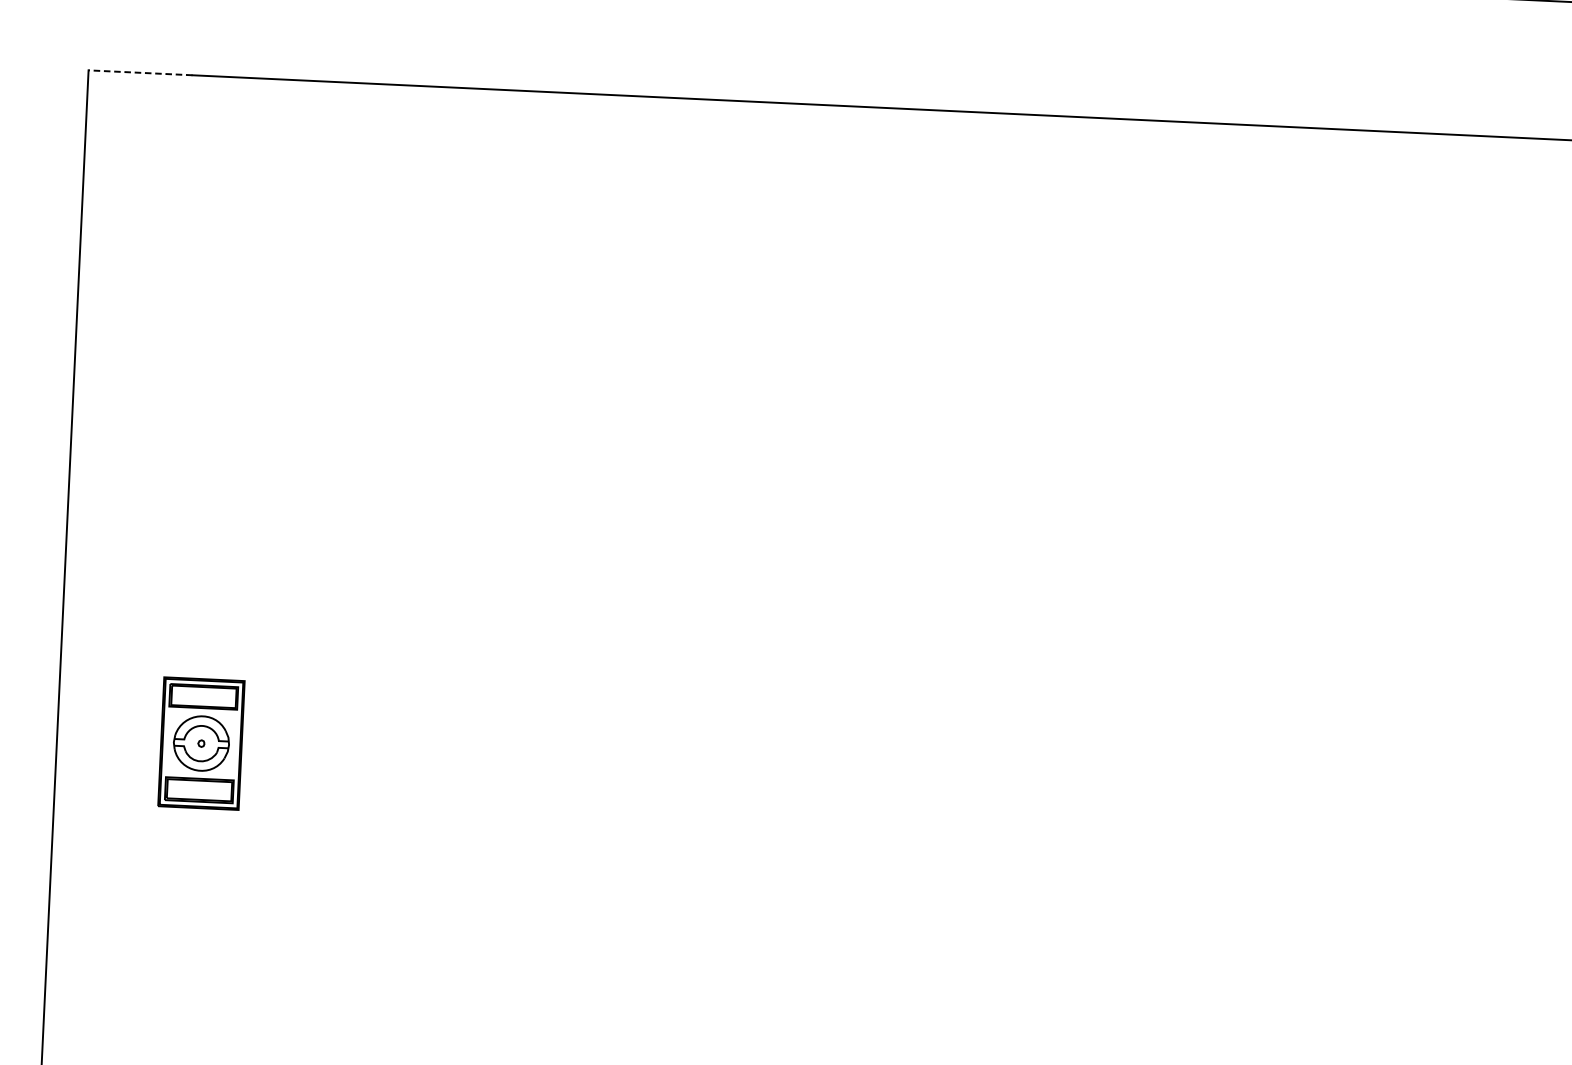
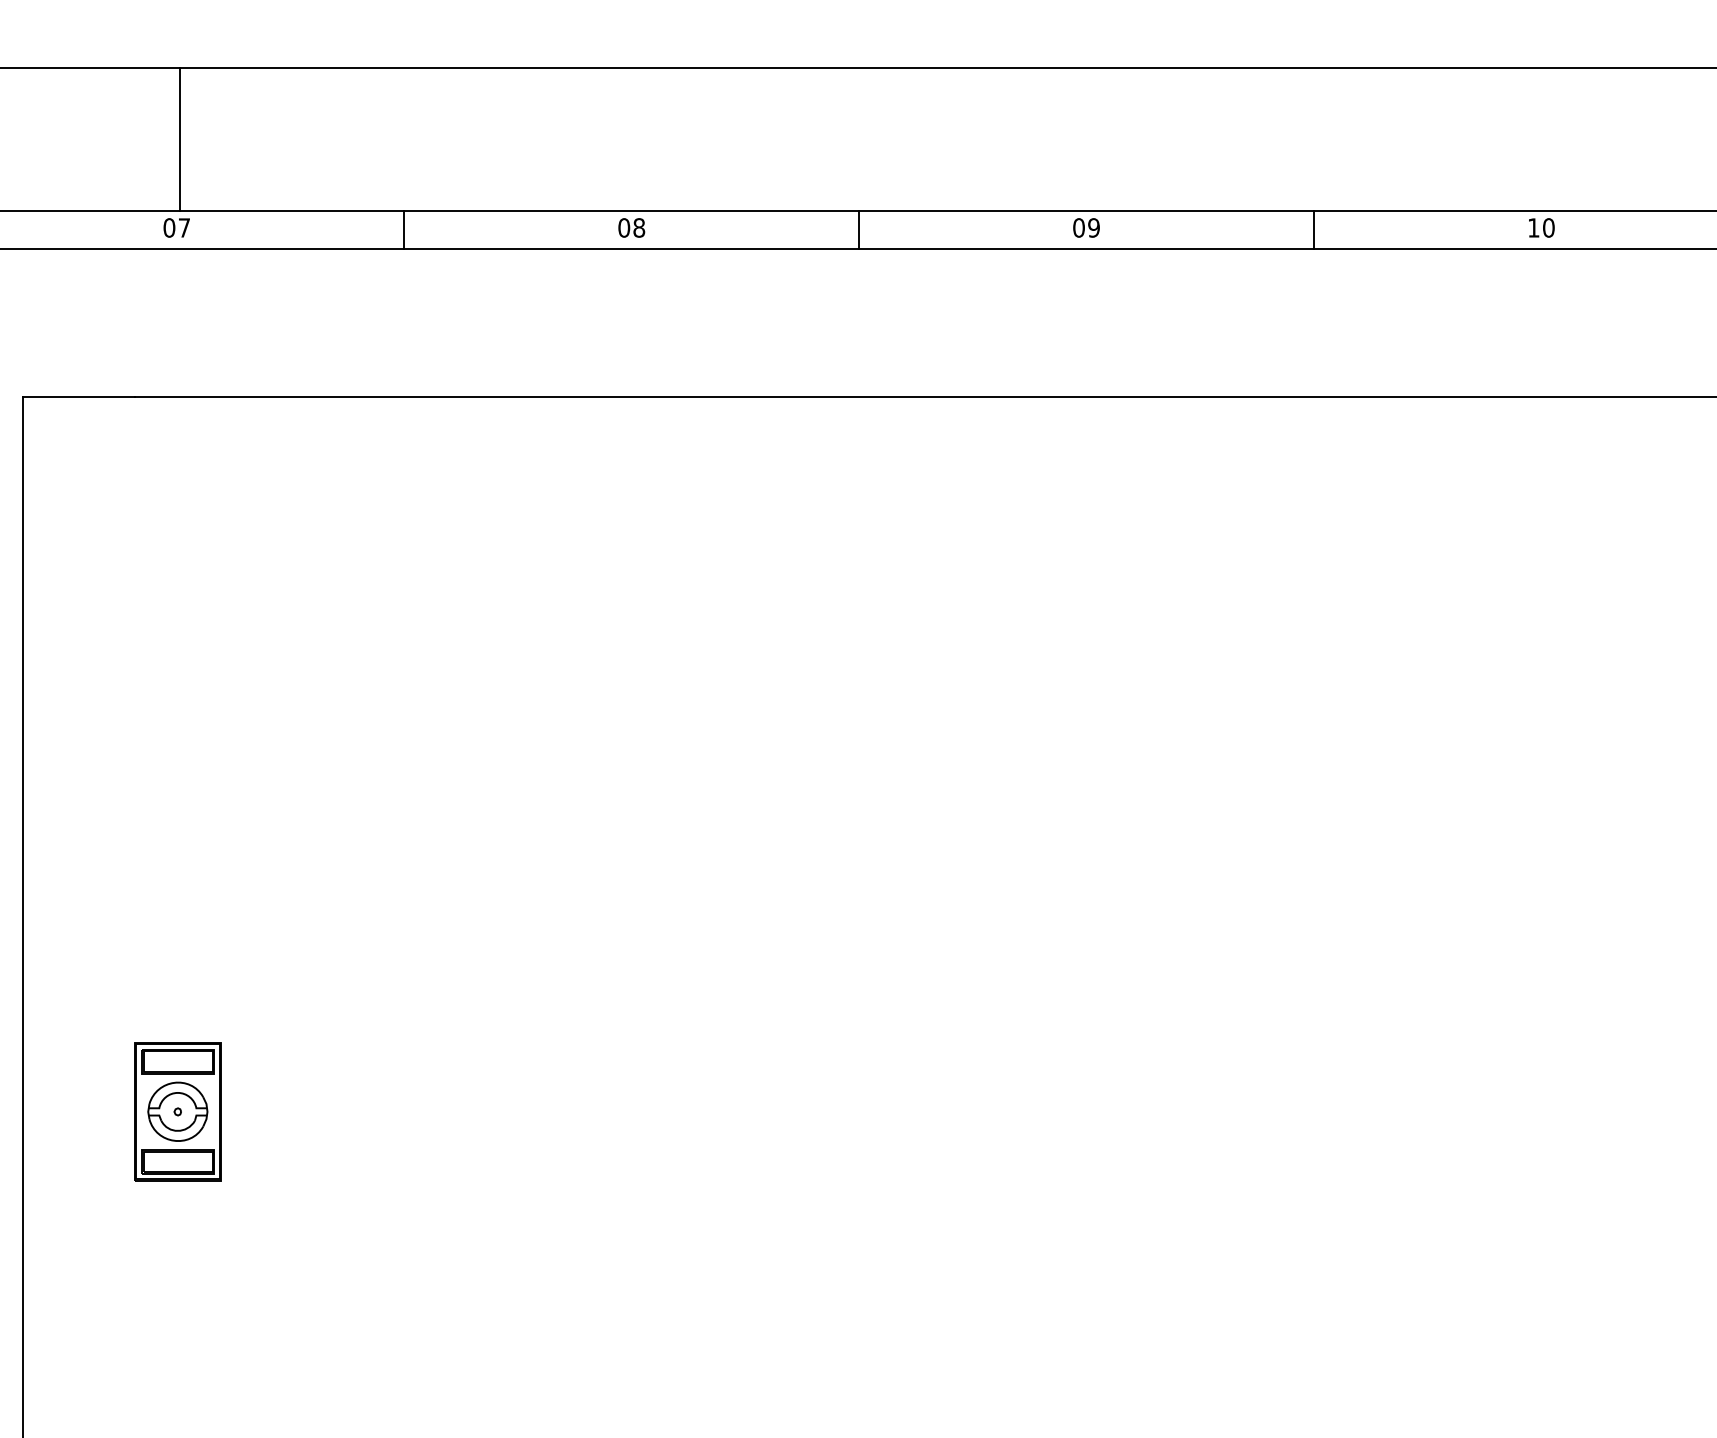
line: (140, 73) -> (78, 397), dashed -> solid

